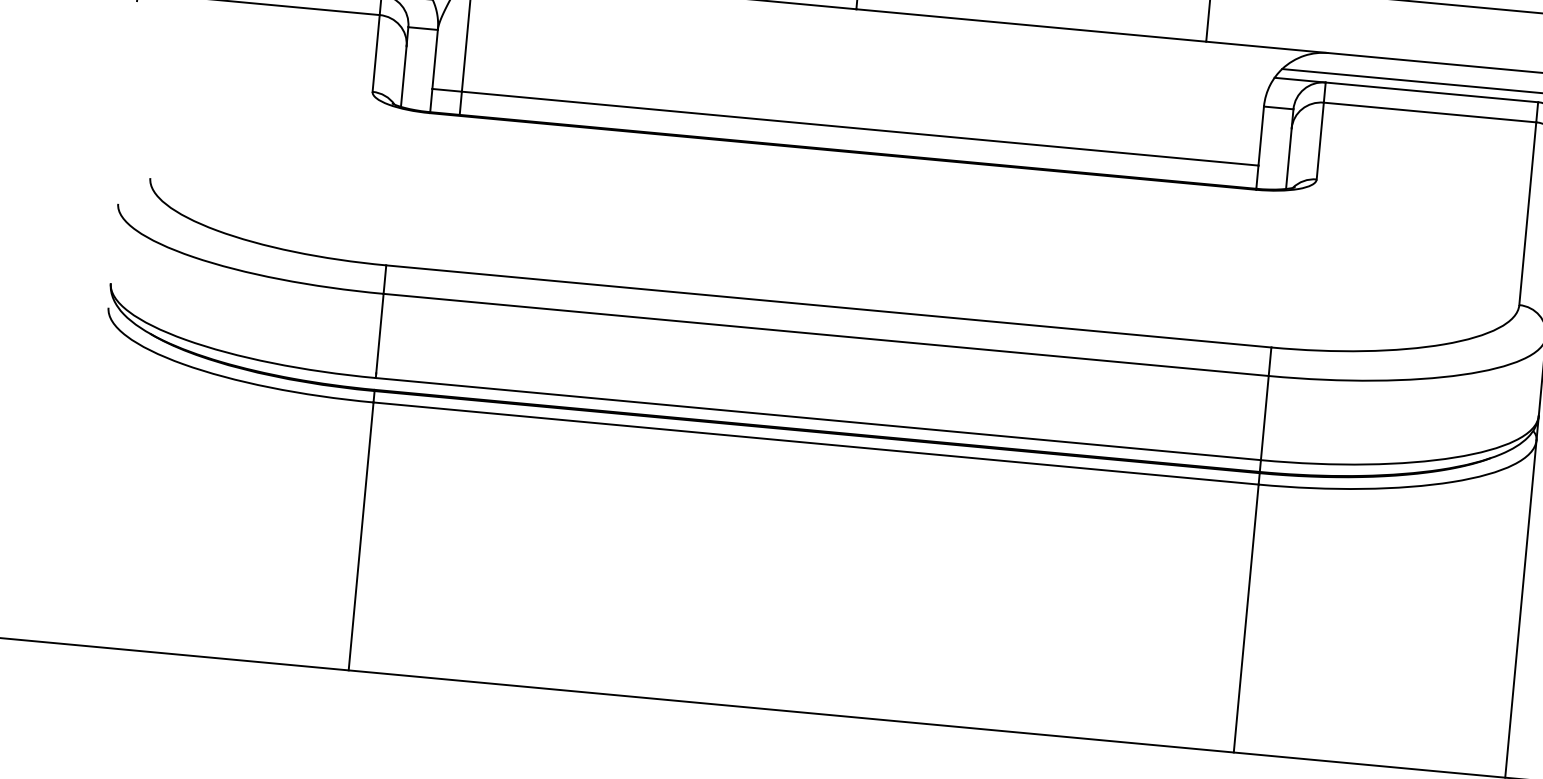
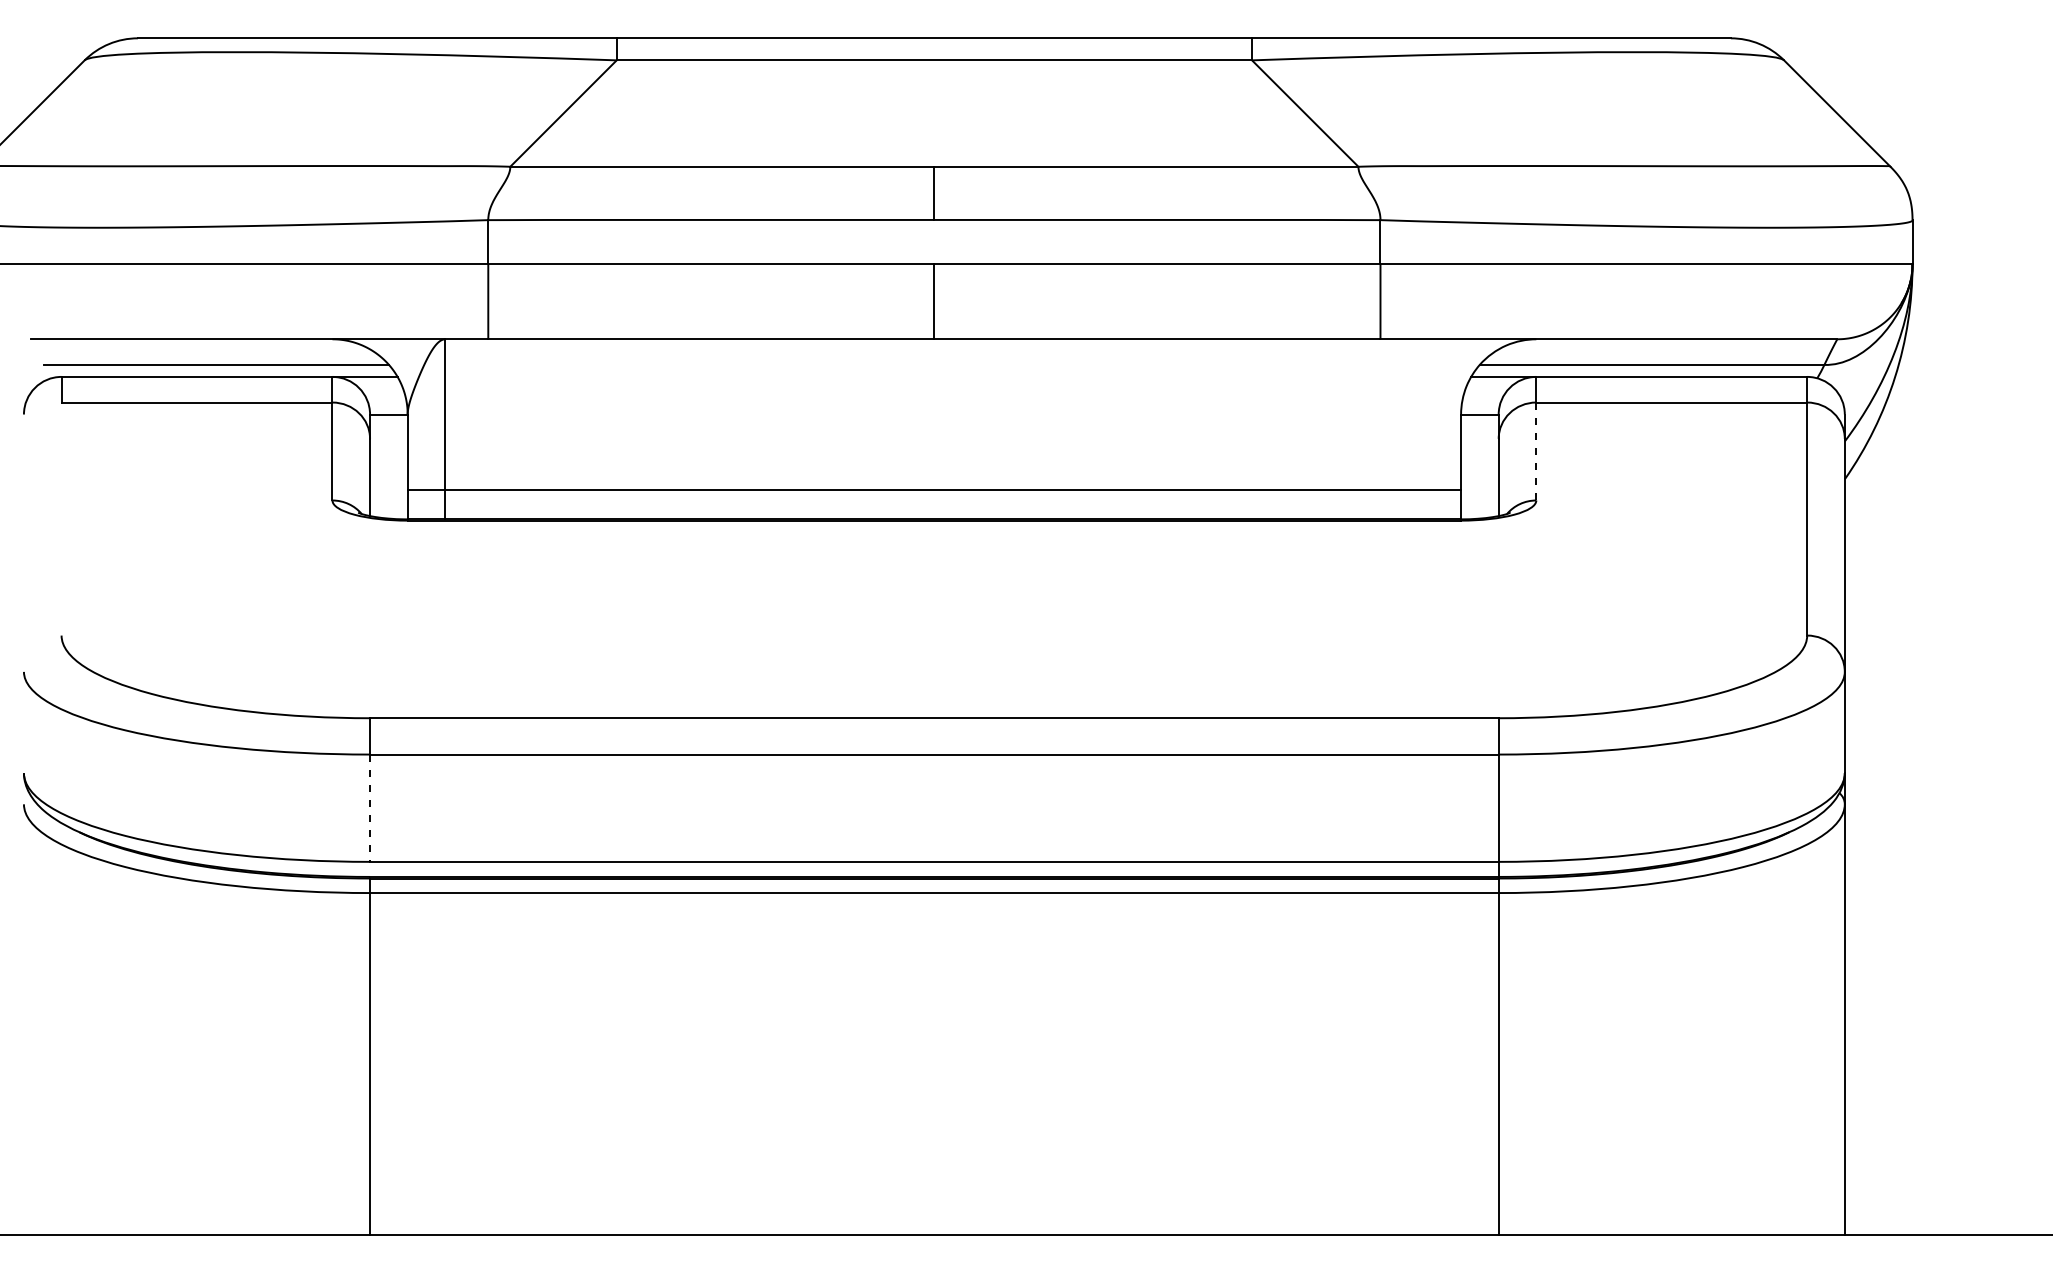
line: (1320, 141) -> (1536, 451), solid -> dashed
line: (380, 336) -> (370, 808), solid -> dashed

